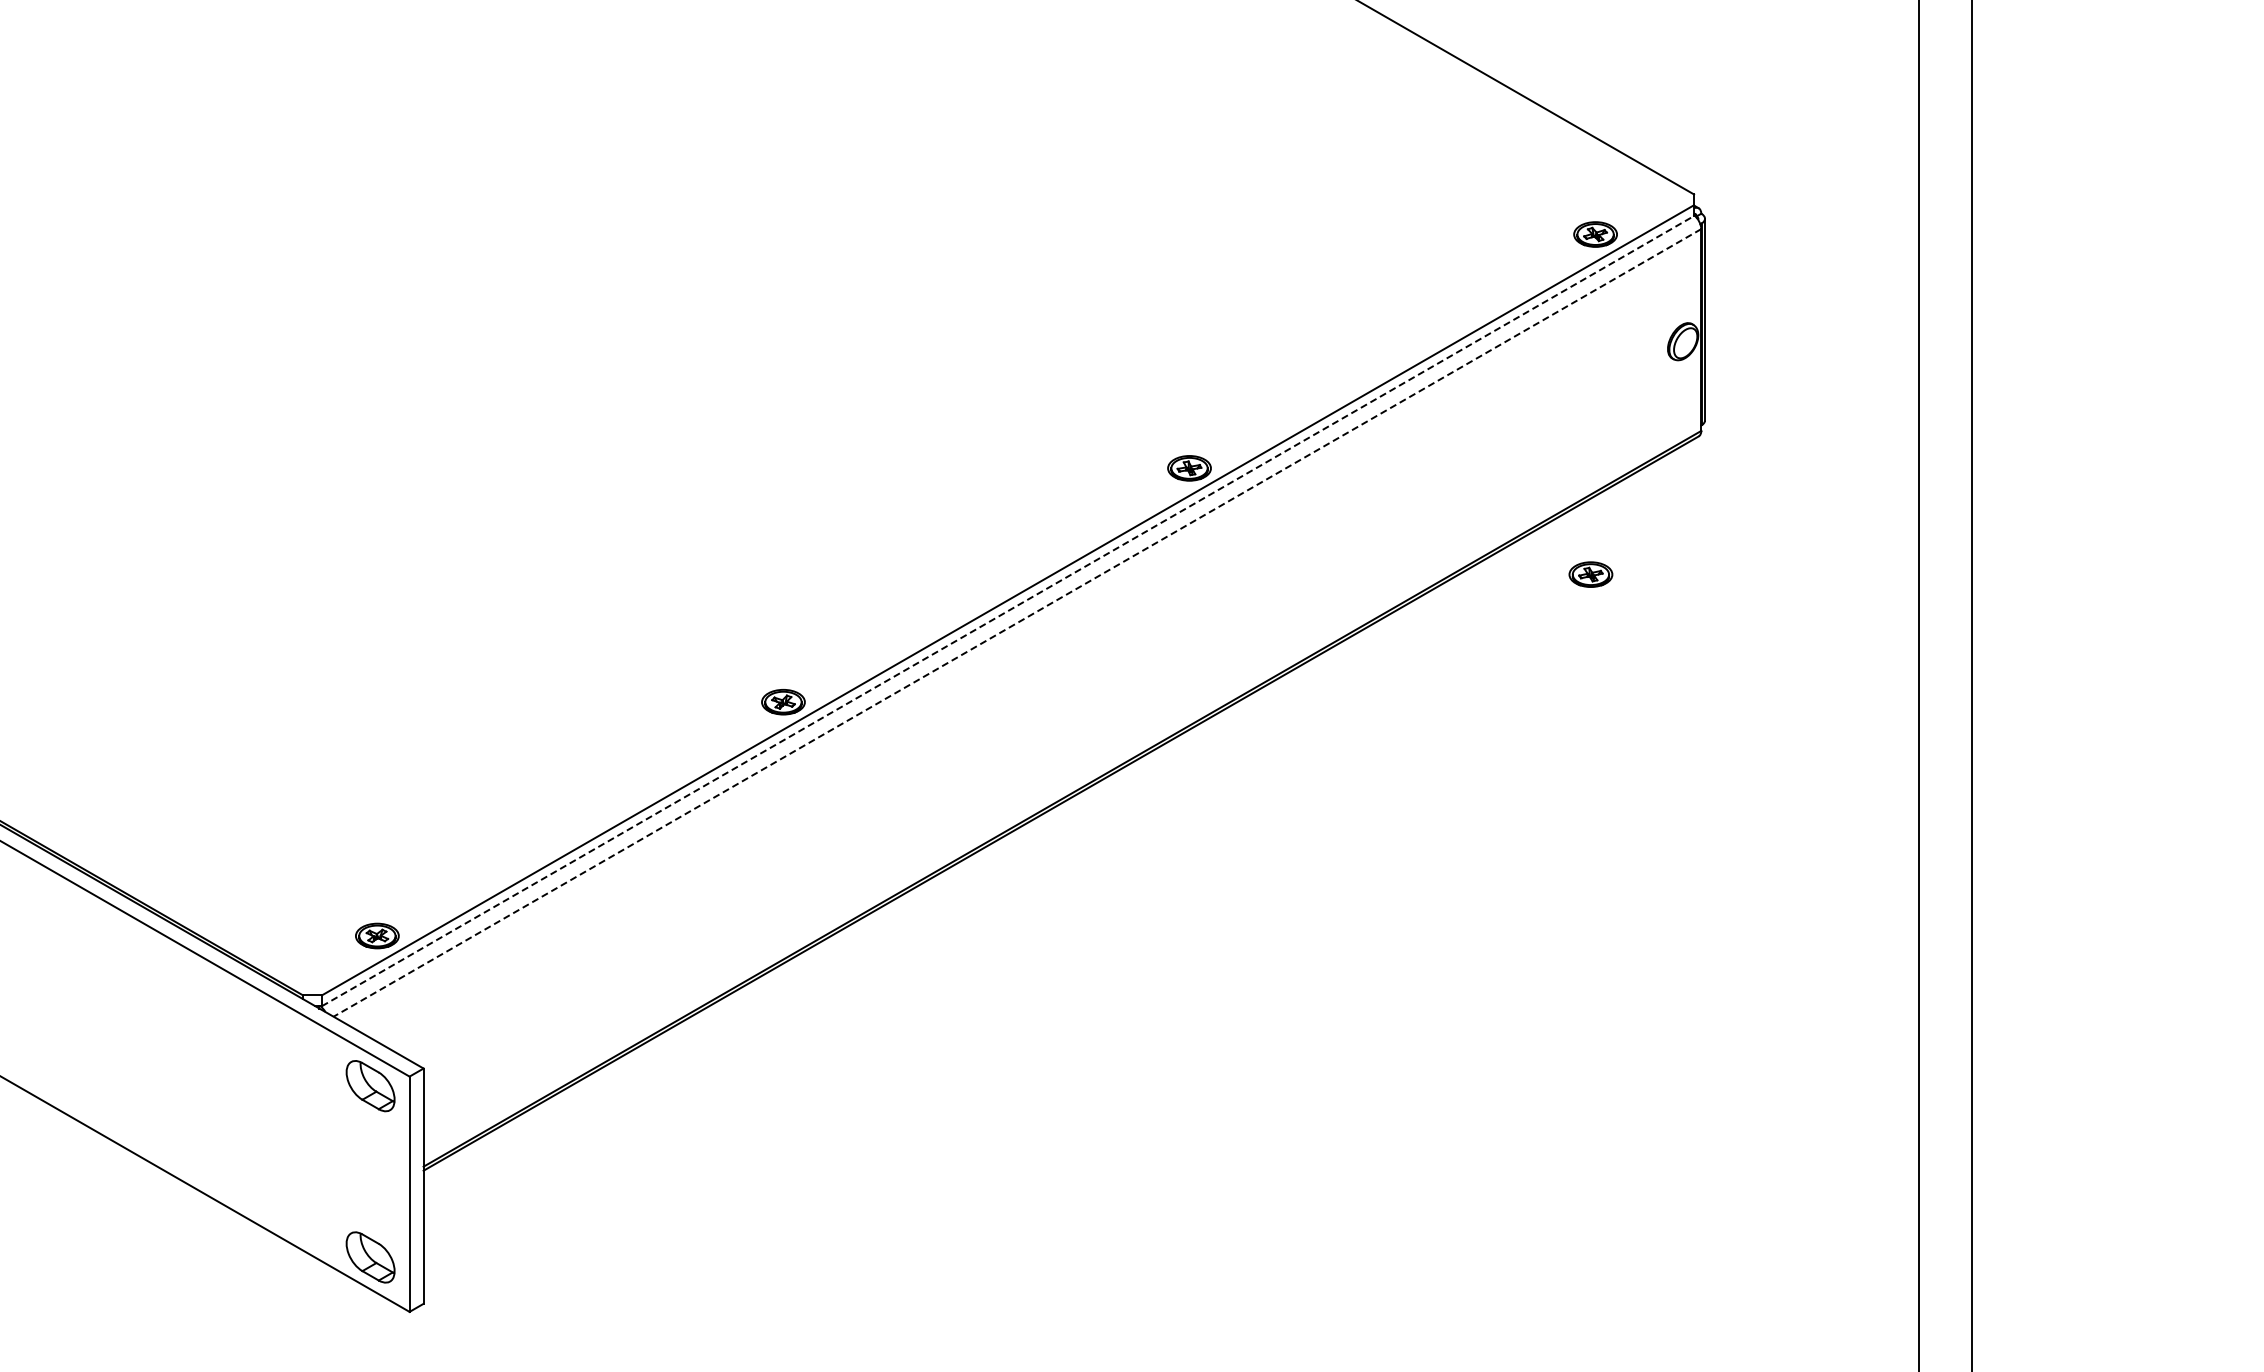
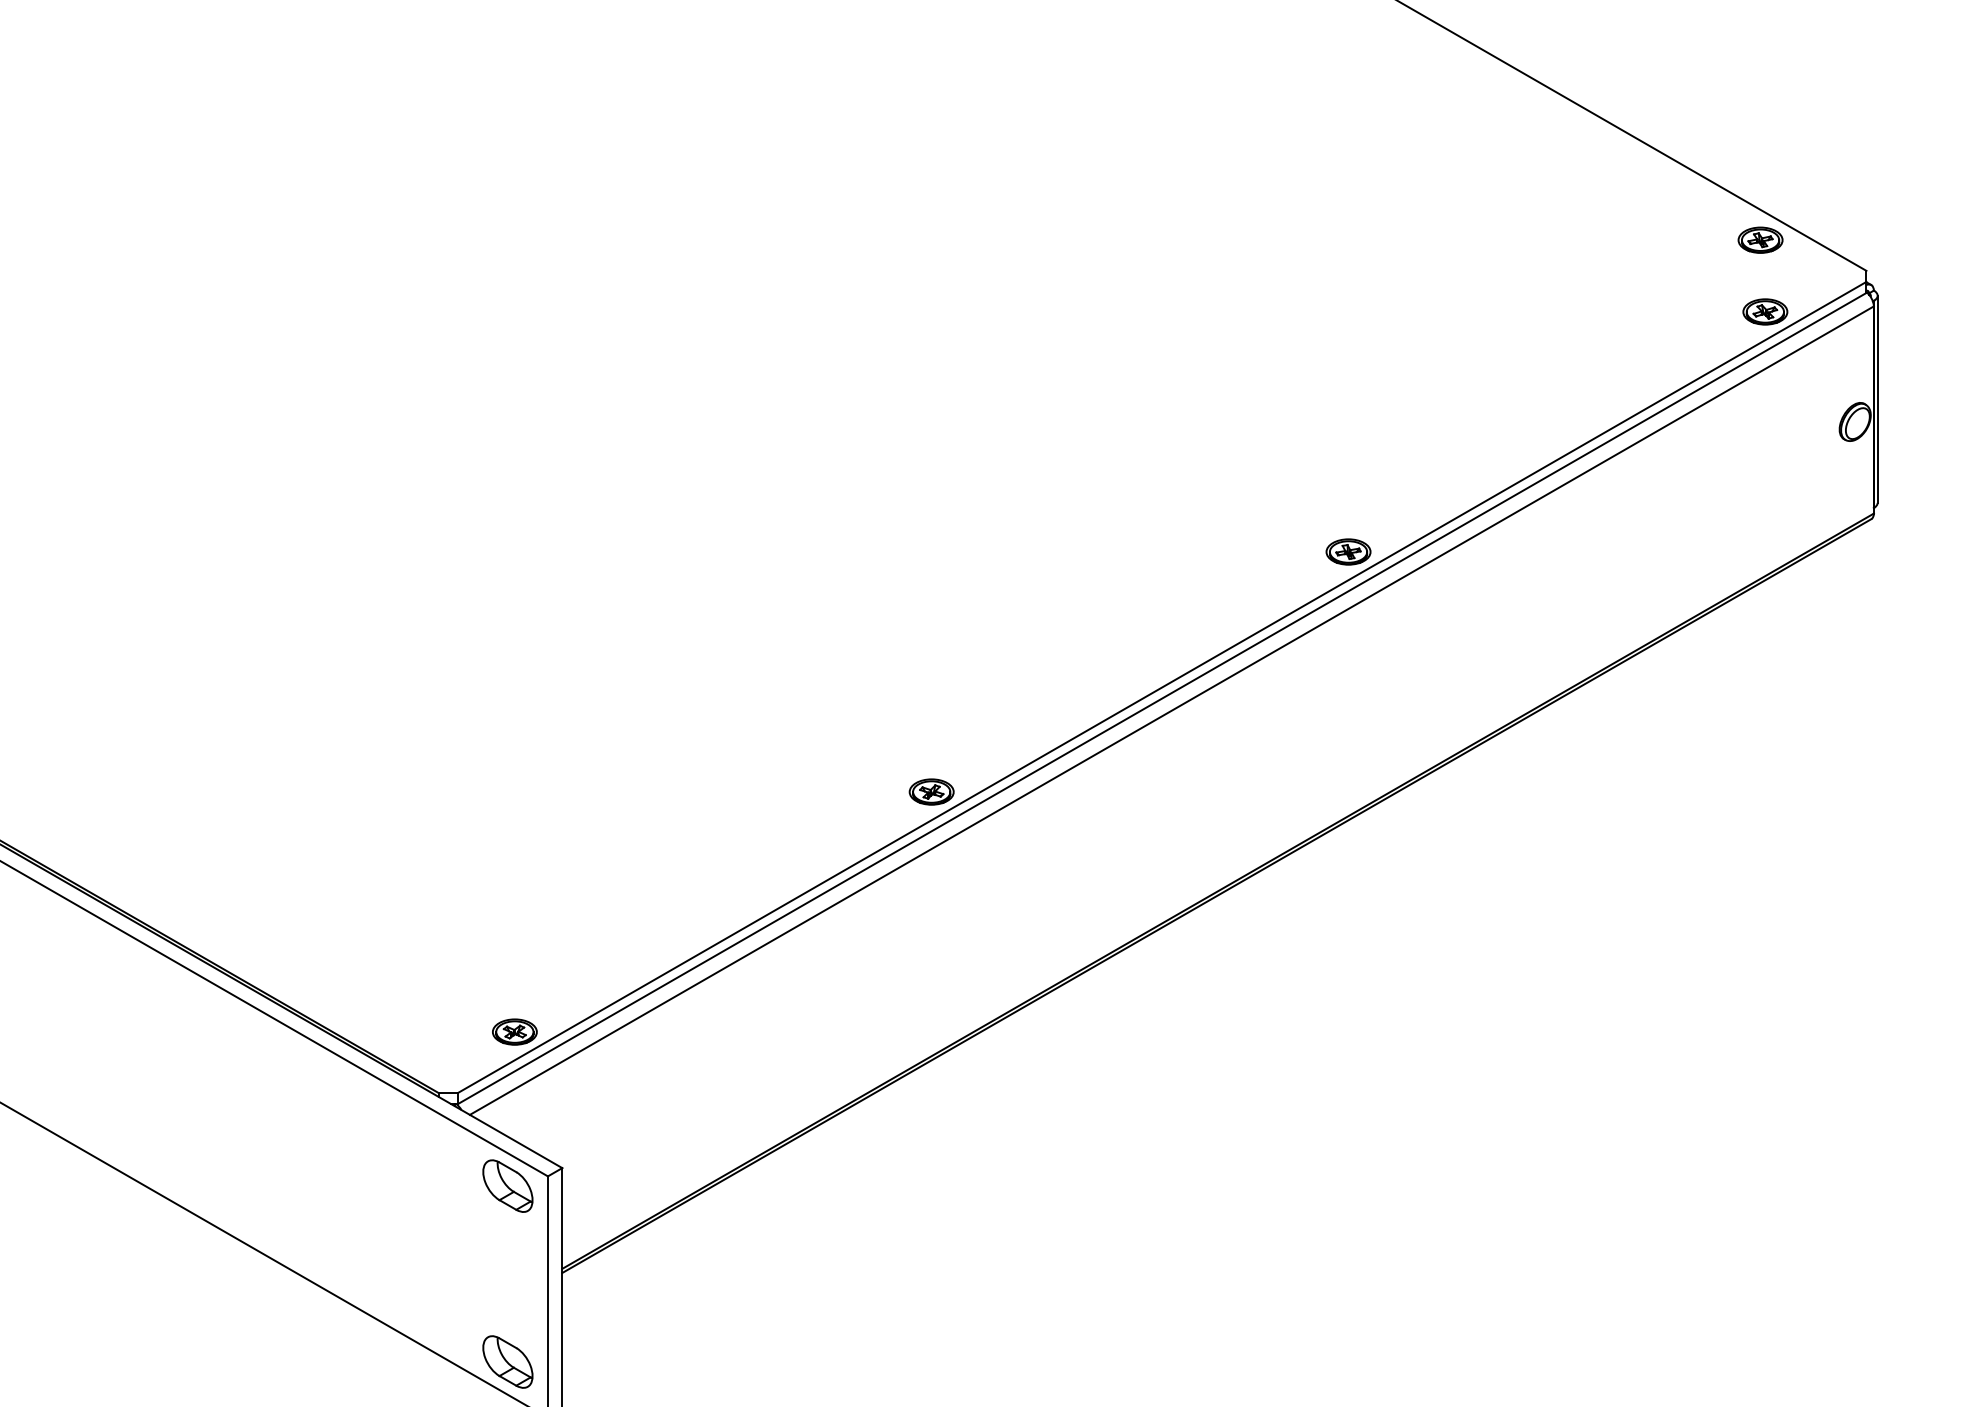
part: (1590, 574) -> (1760, 240), moved
line: (1007, 611) -> (1161, 698), dashed -> solid
line: (1017, 623) -> (1171, 711), dashed -> solid

